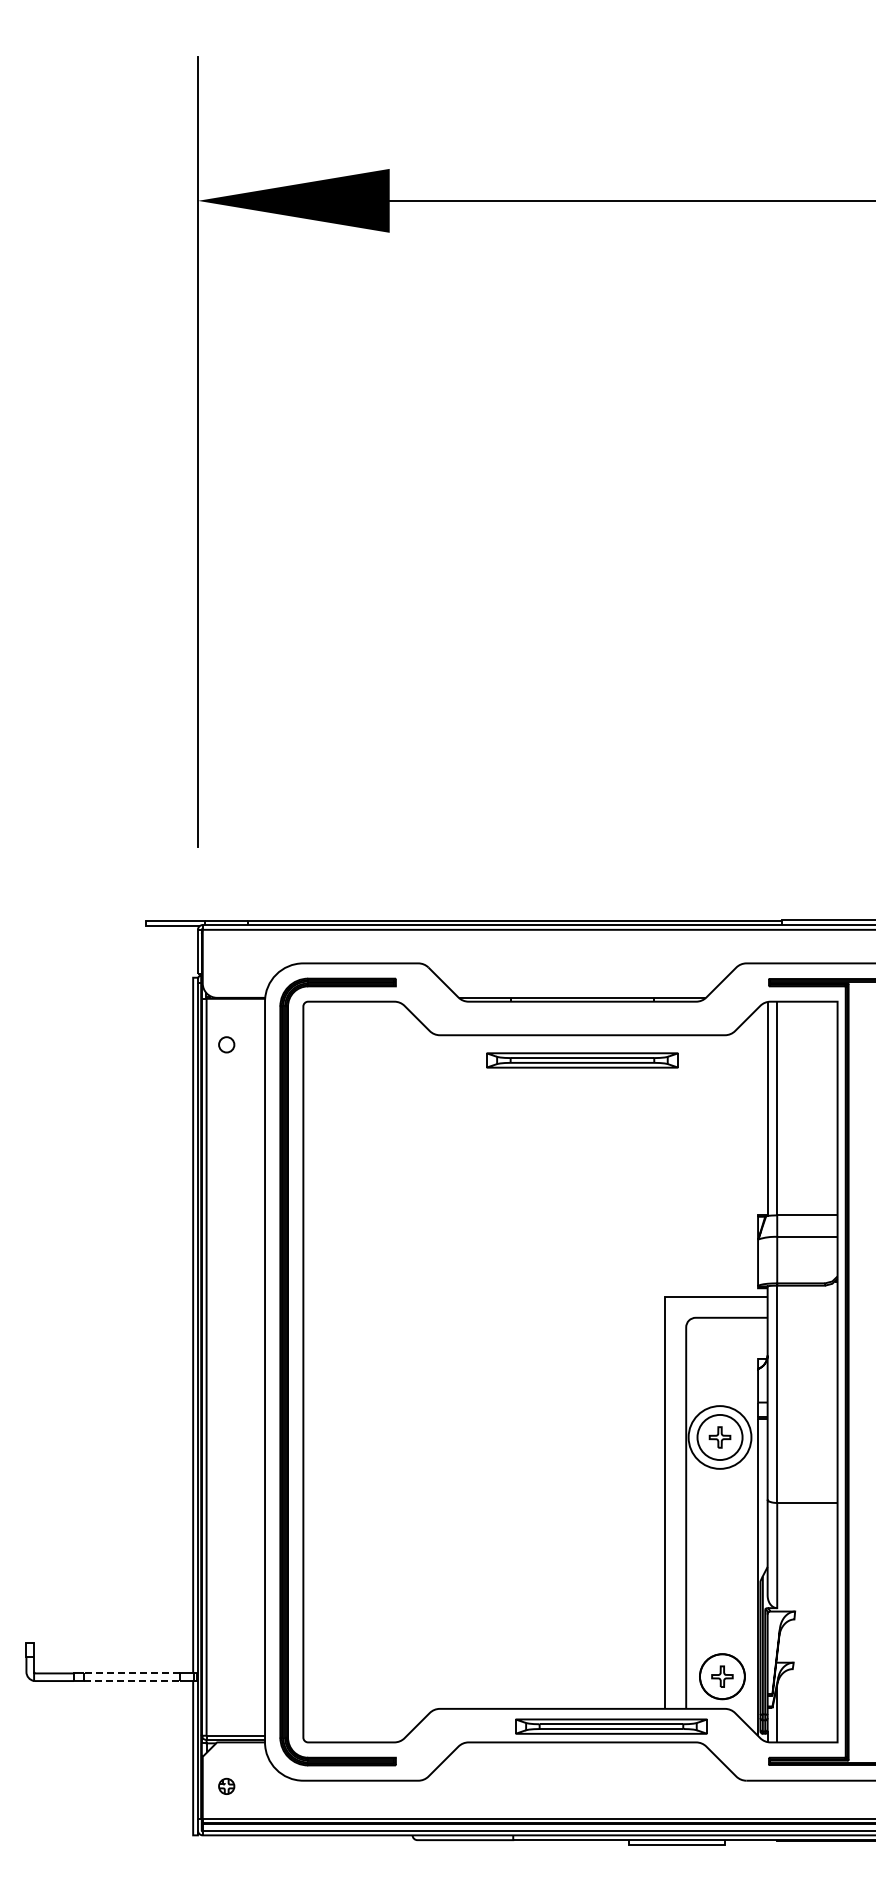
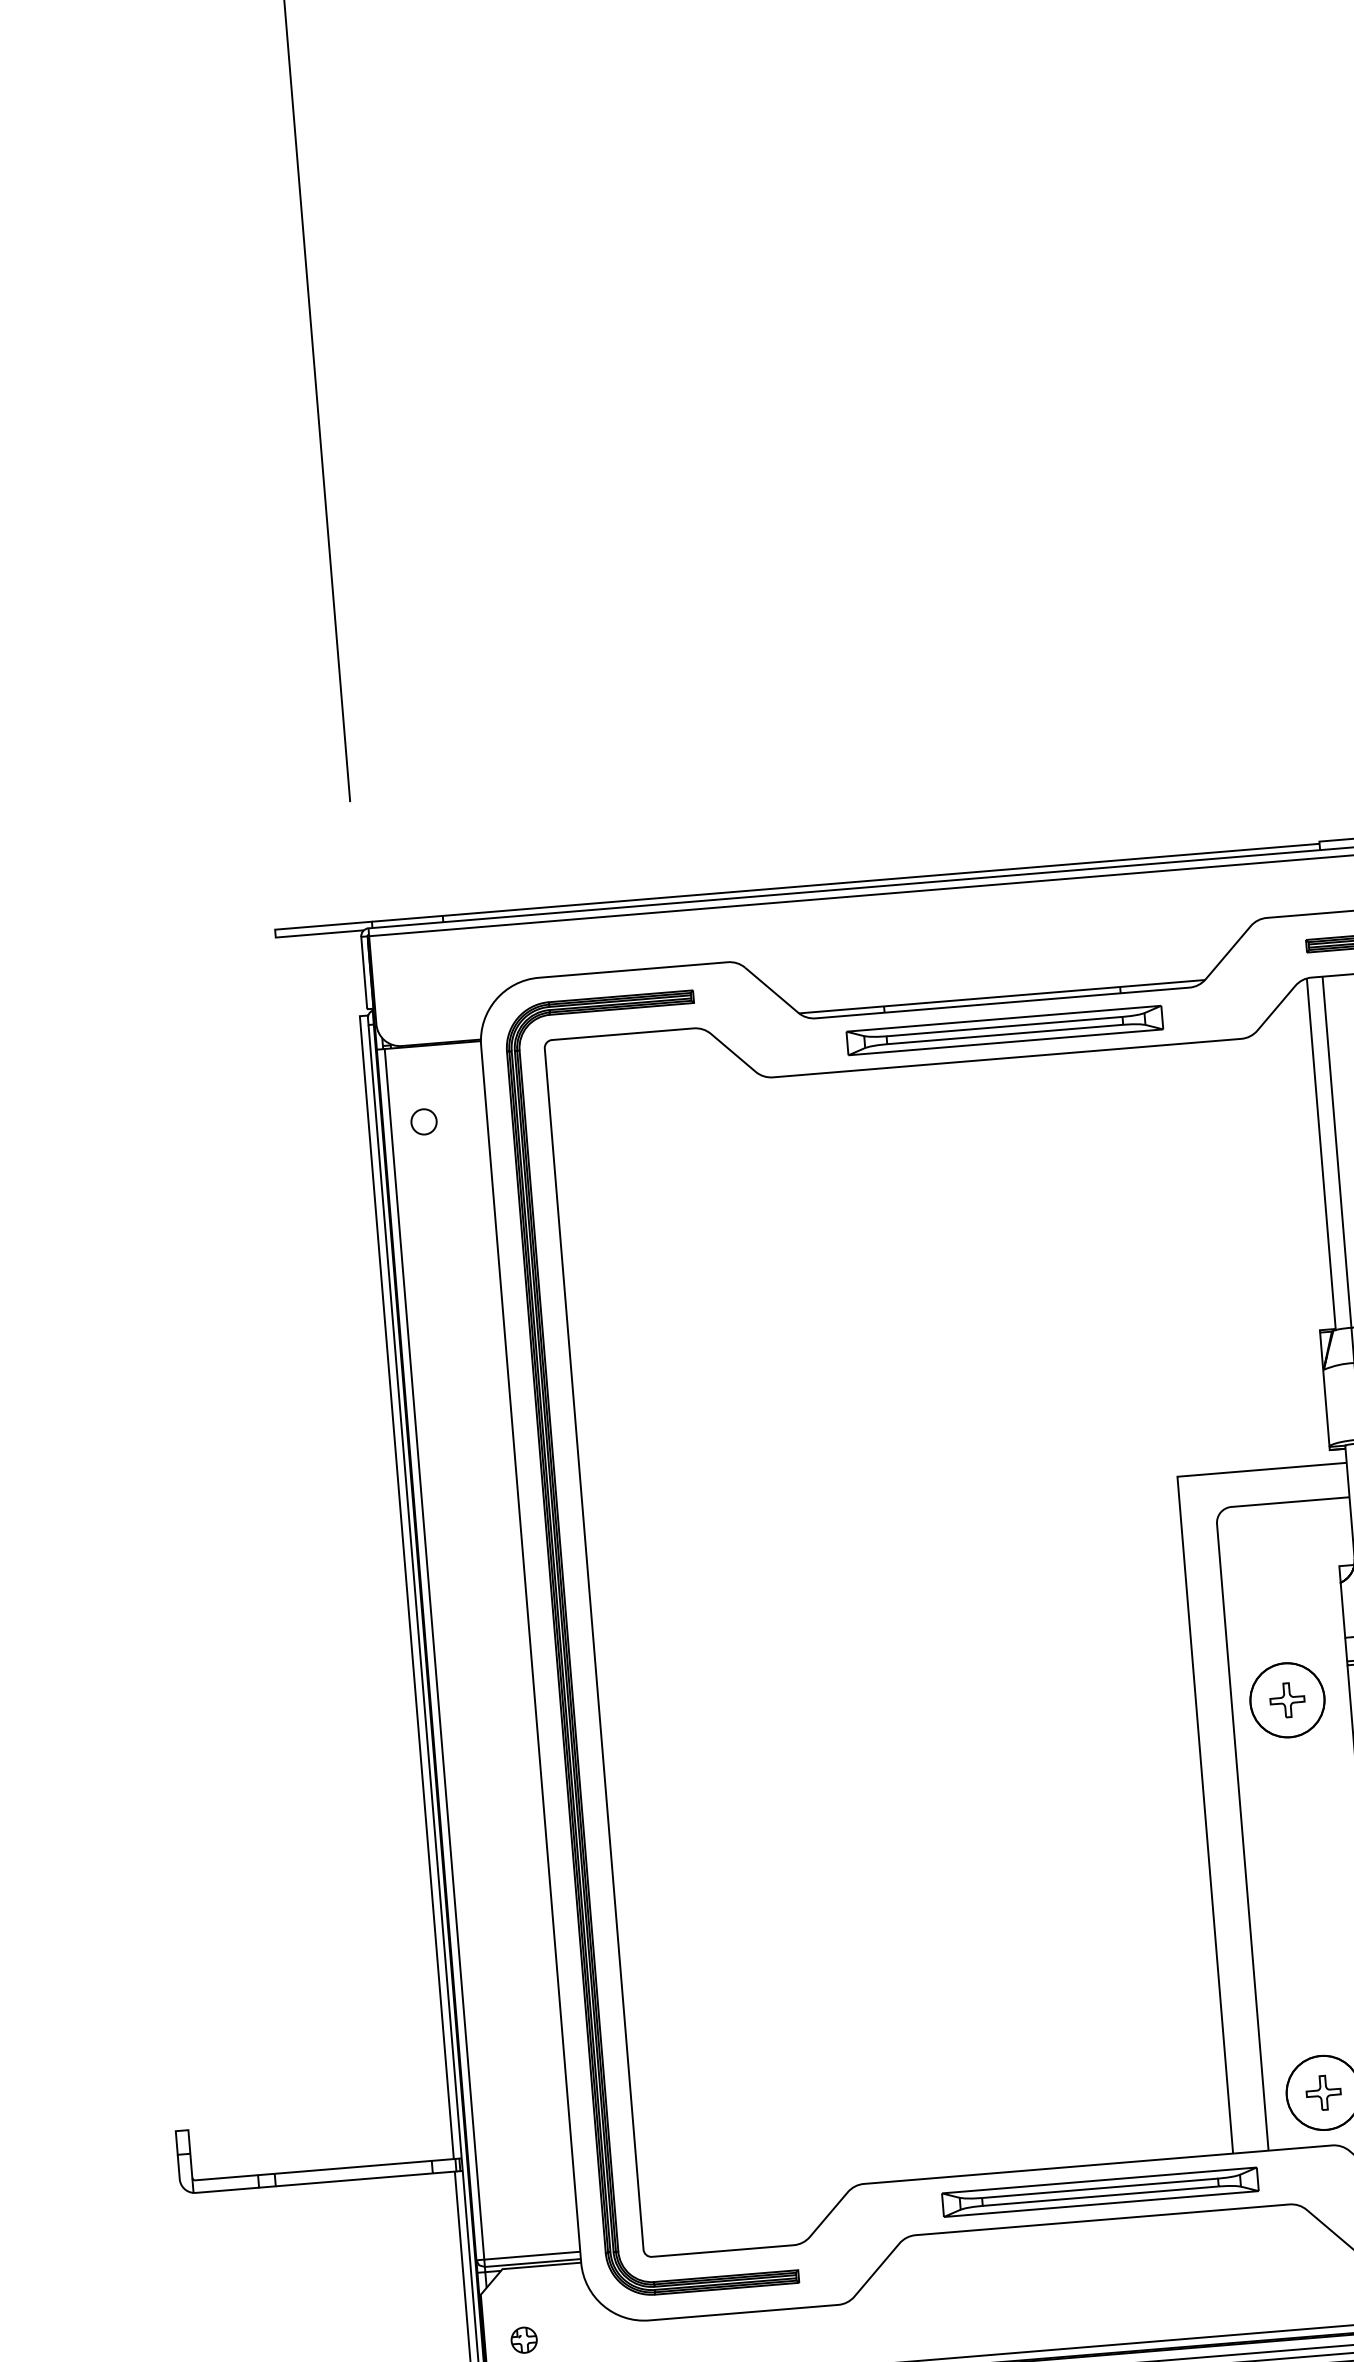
part: (582, 1060) -> (1004, 1030), moved
circle: (719, 1437) -> (1286, 1700), size x0.71
line: (131, 1673) -> (352, 2167), dashed -> solid
line: (131, 1681) -> (353, 2180), dashed -> solid
part: (611, 1726) -> (1100, 2192), moved

